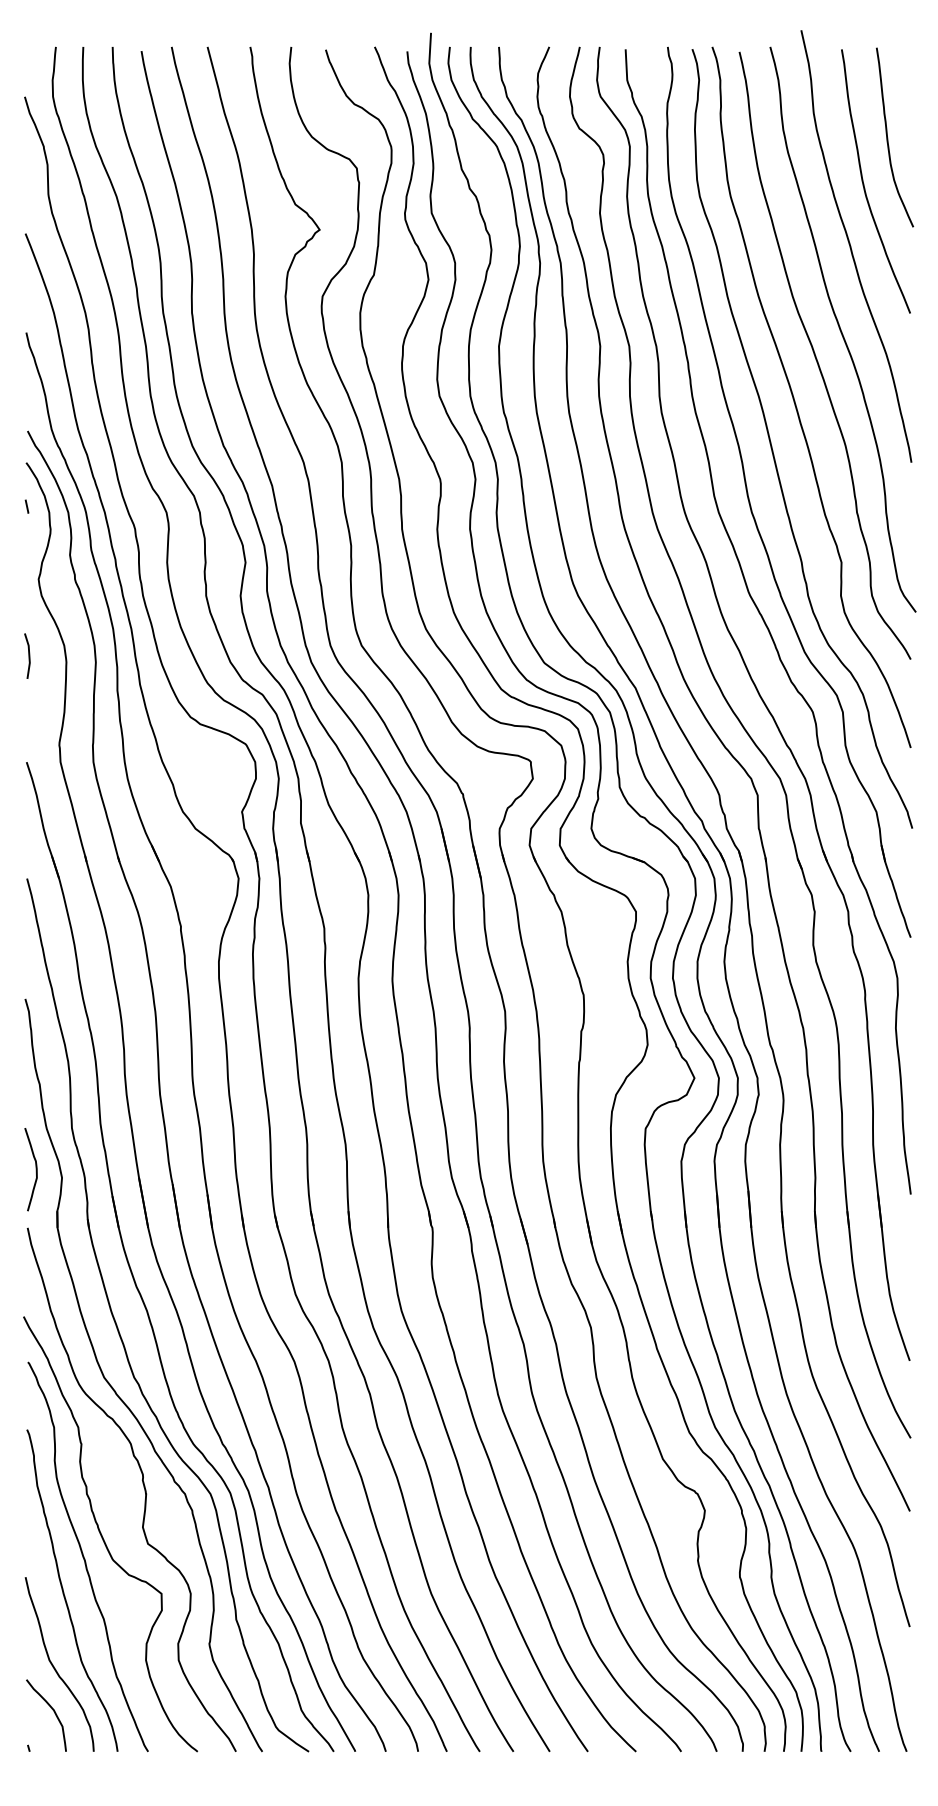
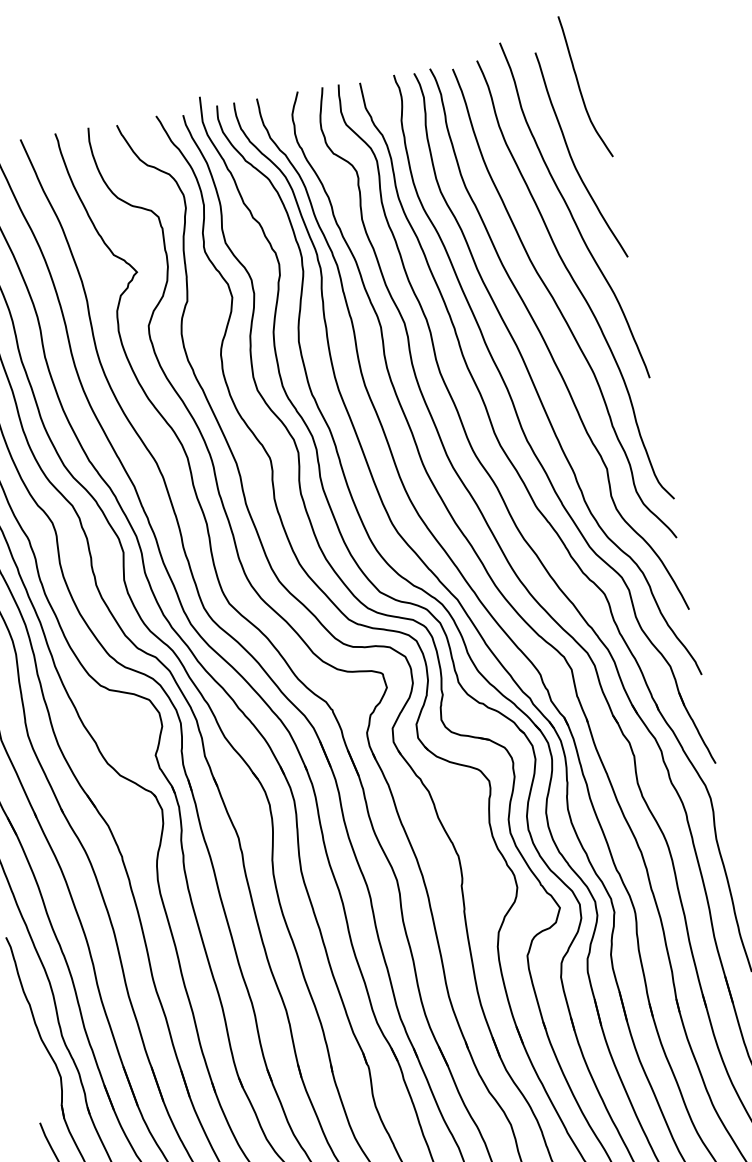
curve: (888, 137) -> (580, 87), moved
curve: (35, 1169) -> (38, 1074), removed

